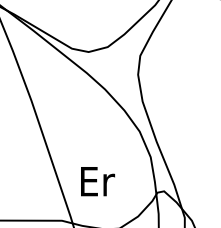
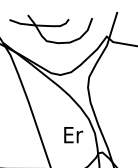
text: (97, 182) -> (73, 135), moved

